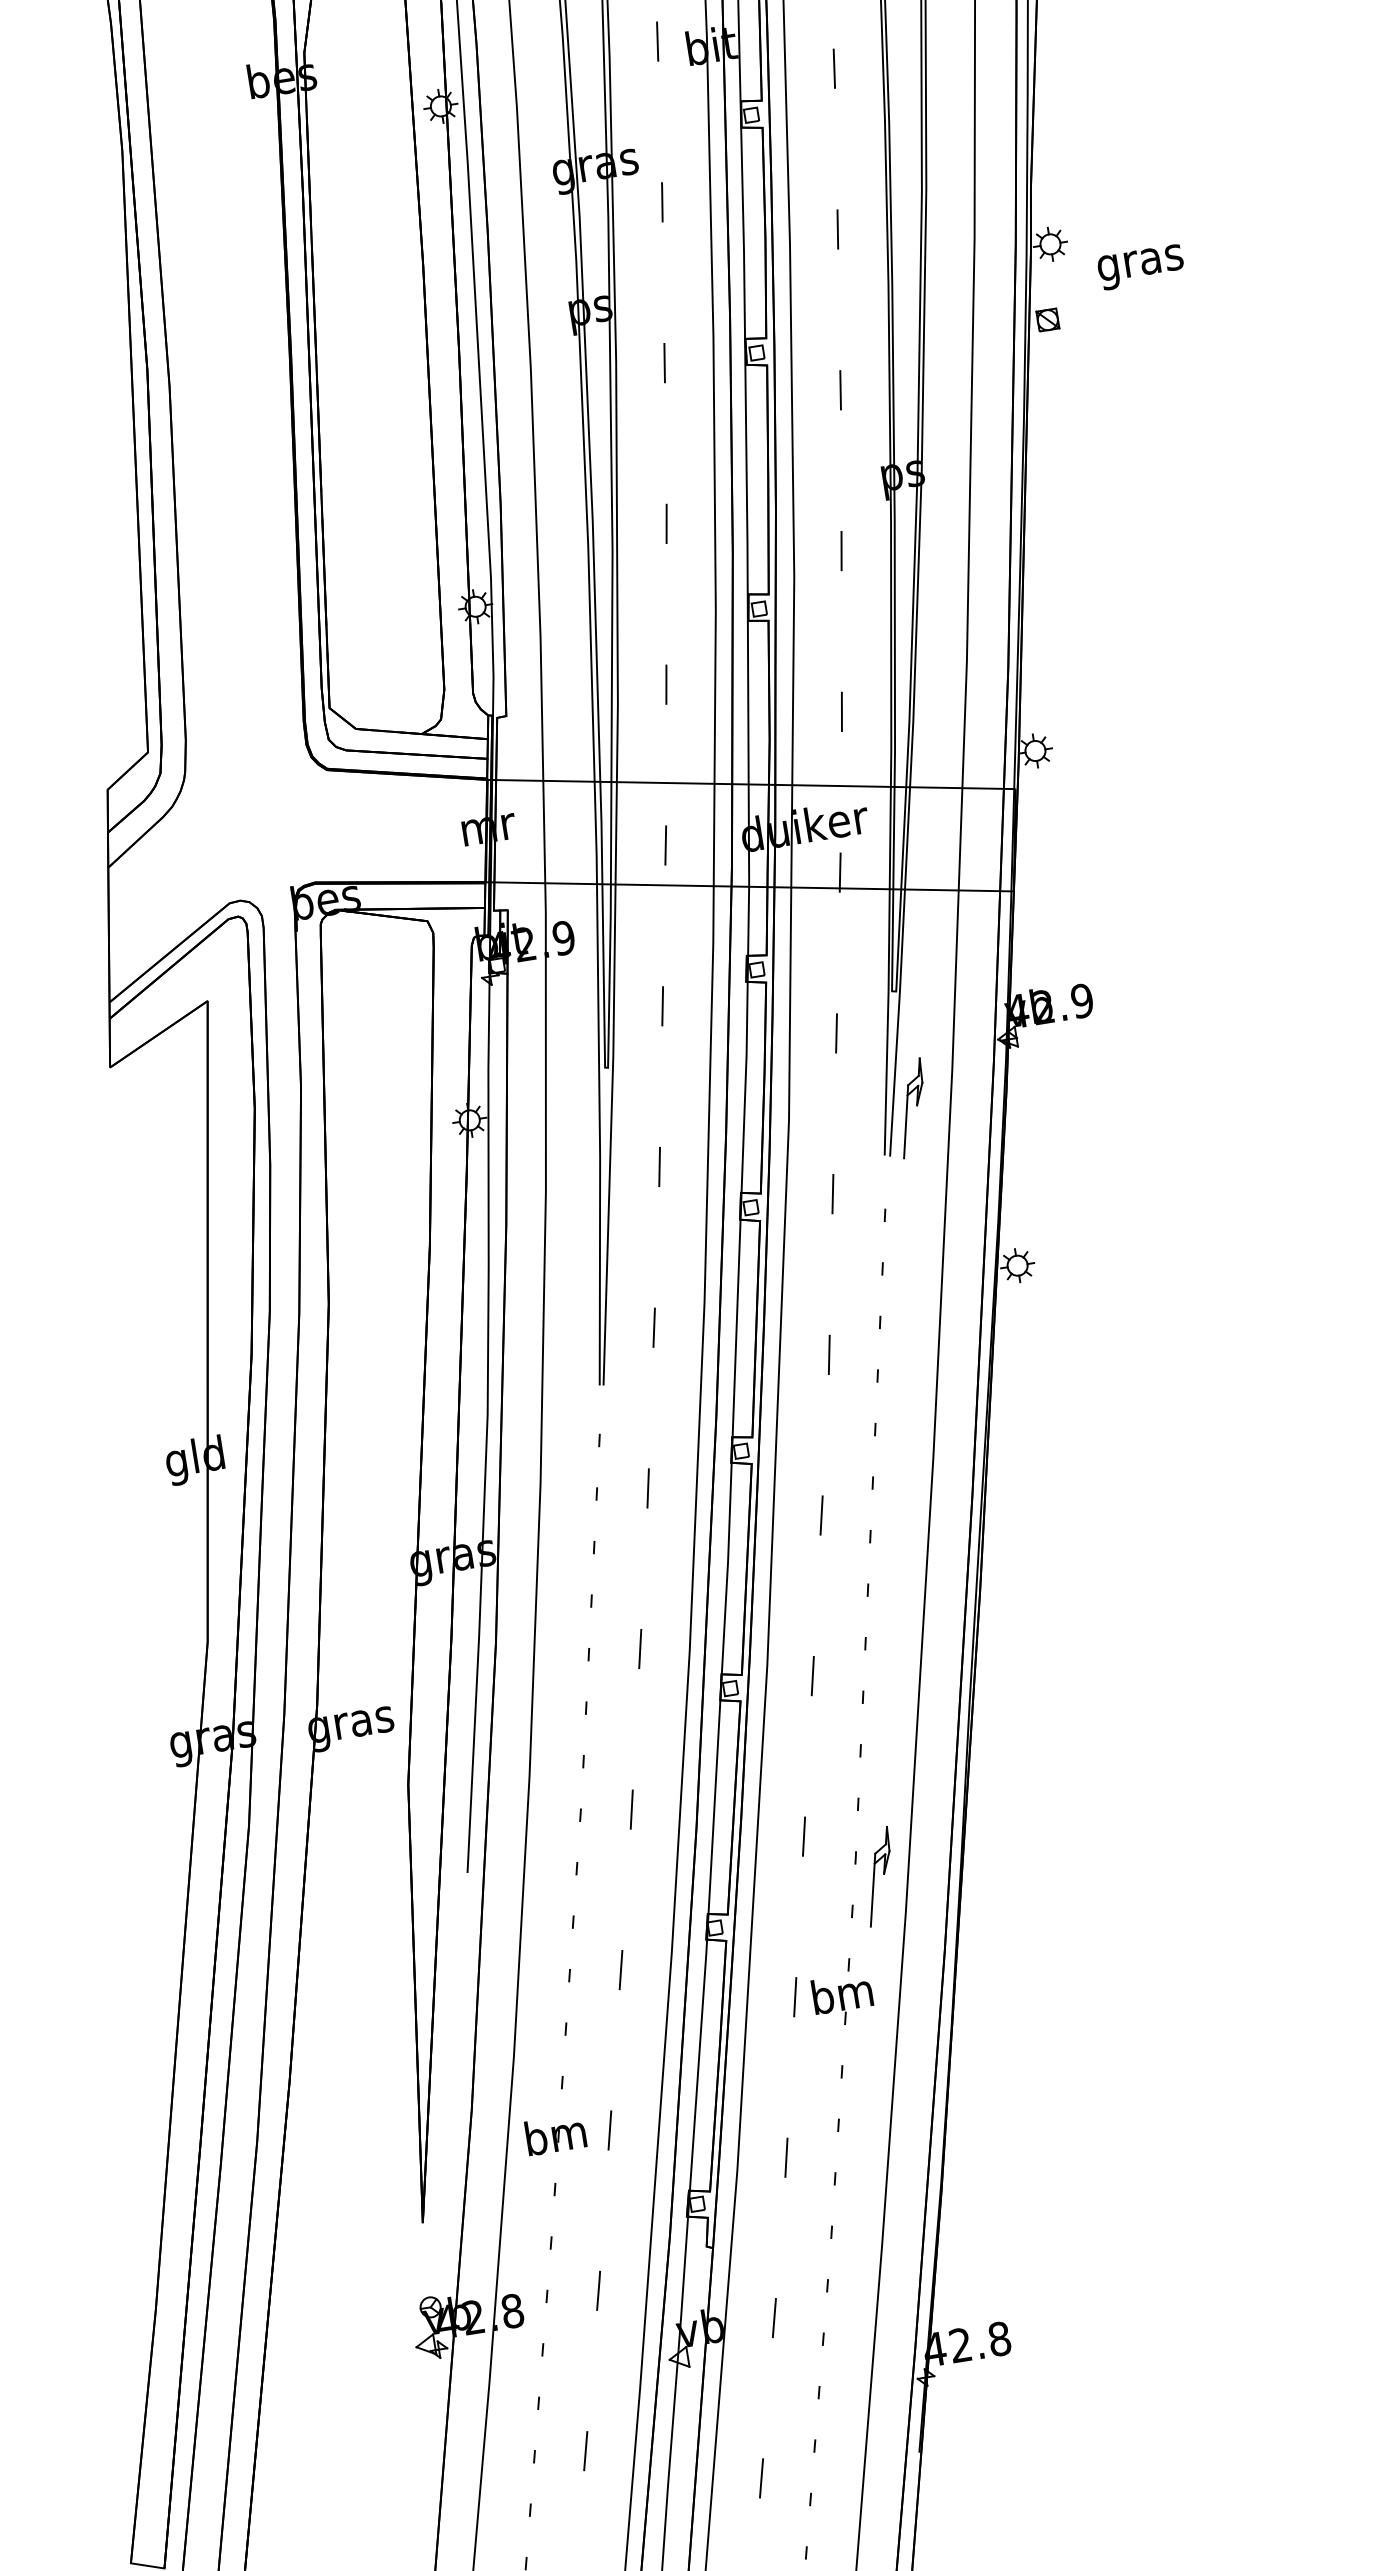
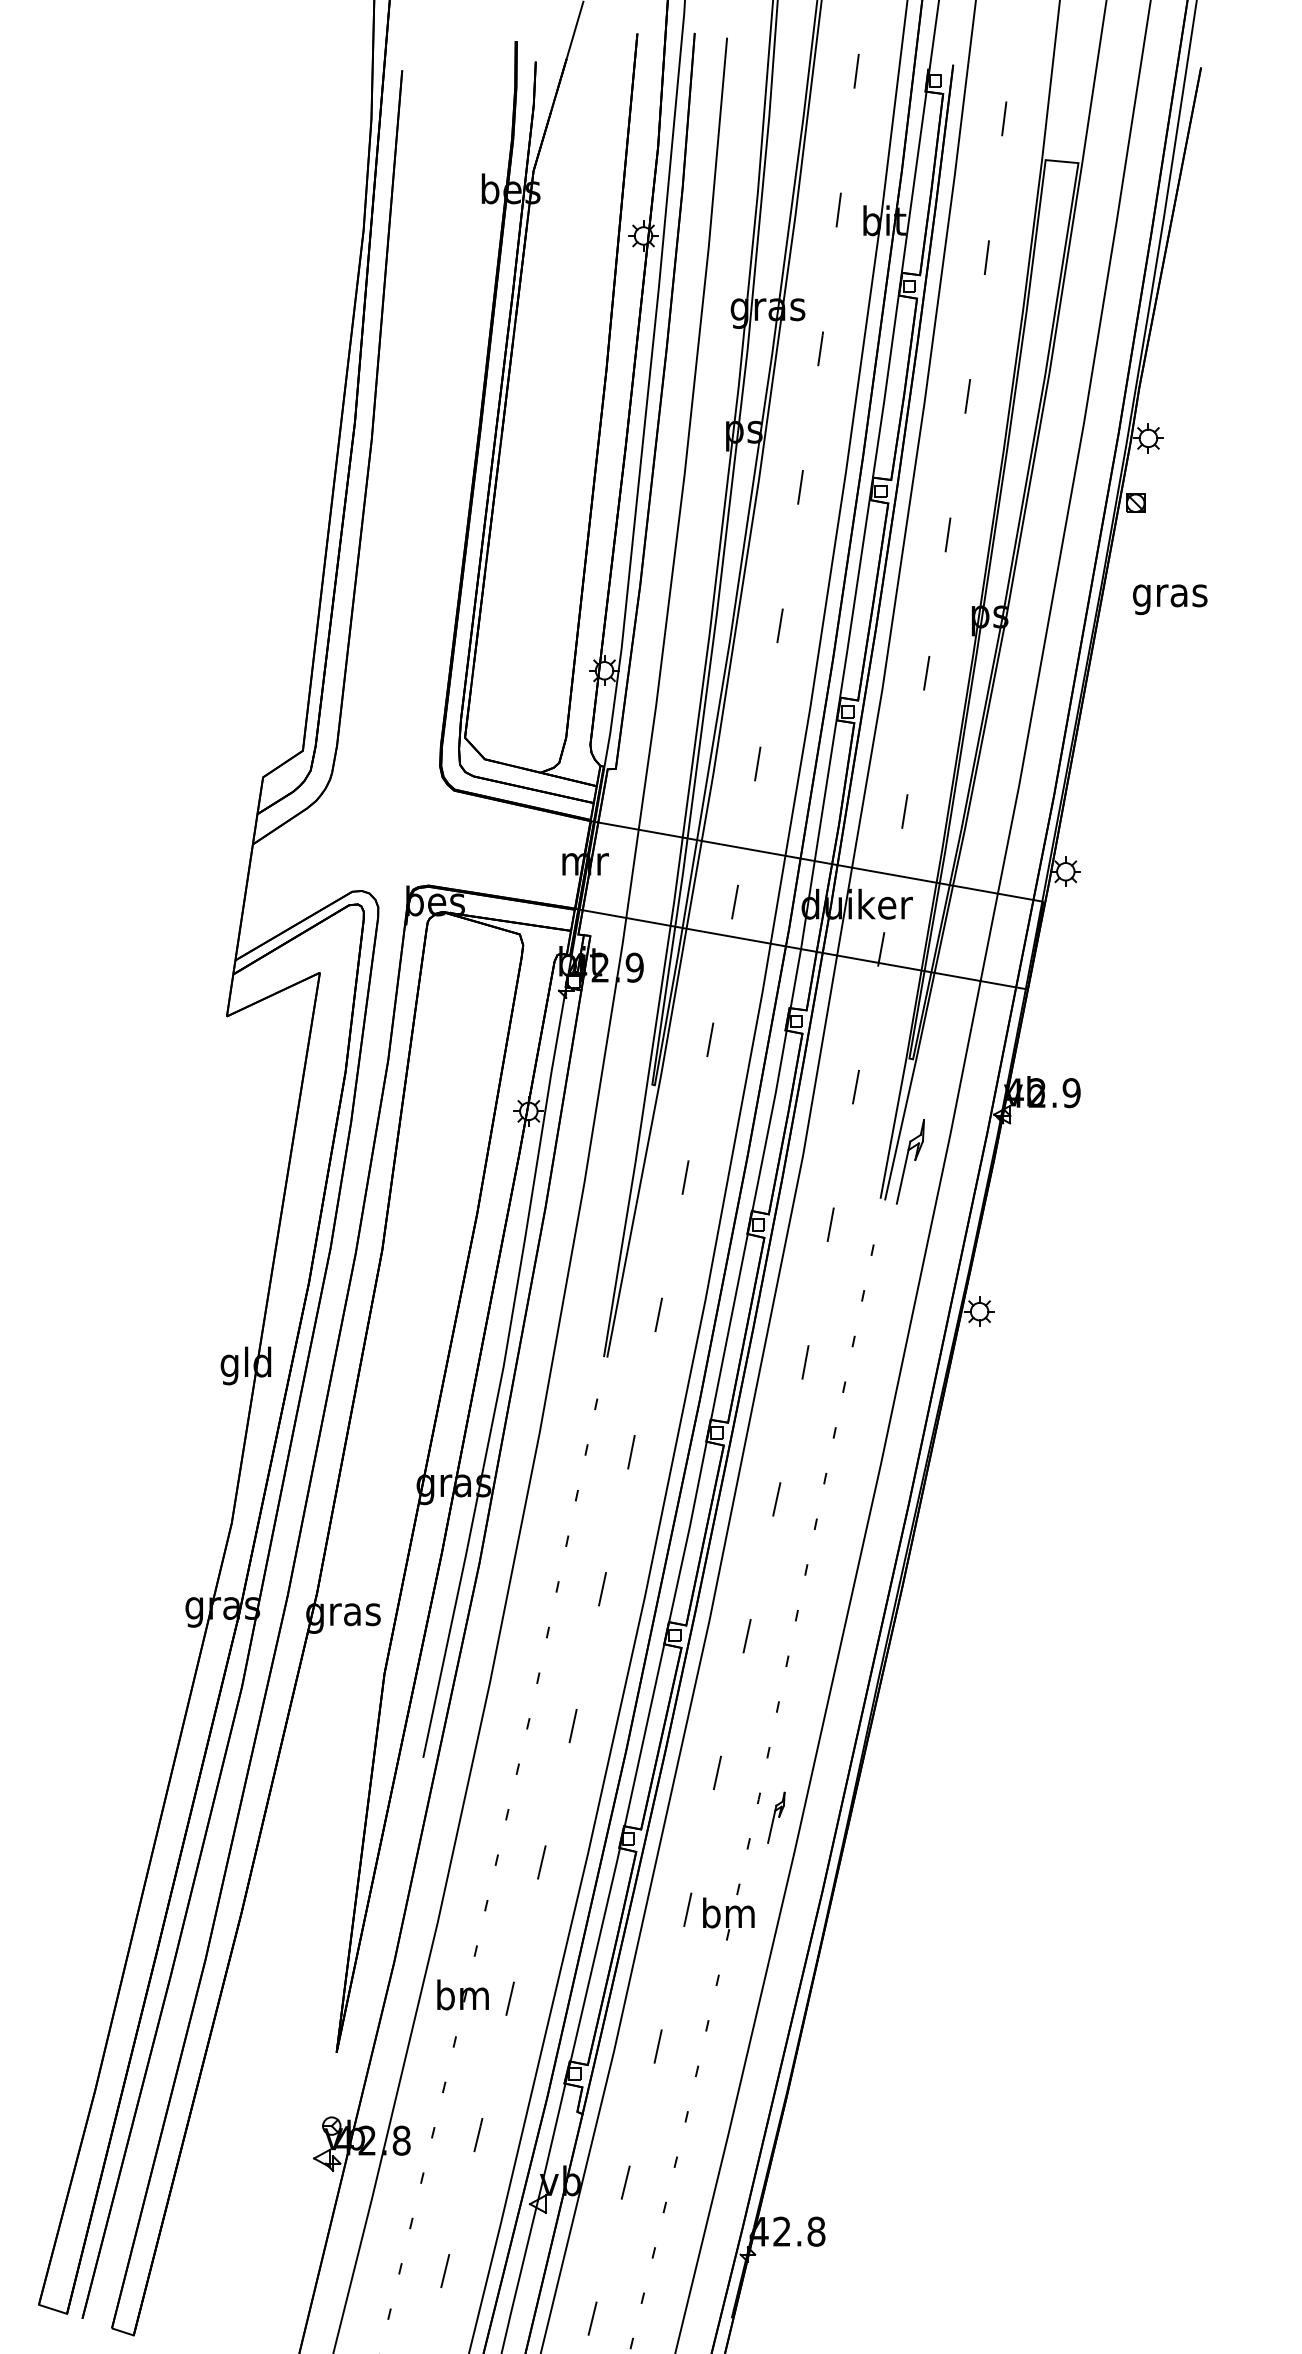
text: (1141, 267) -> (1170, 599), moved
part: (879, 1876) -> (776, 1817), size x0.6

